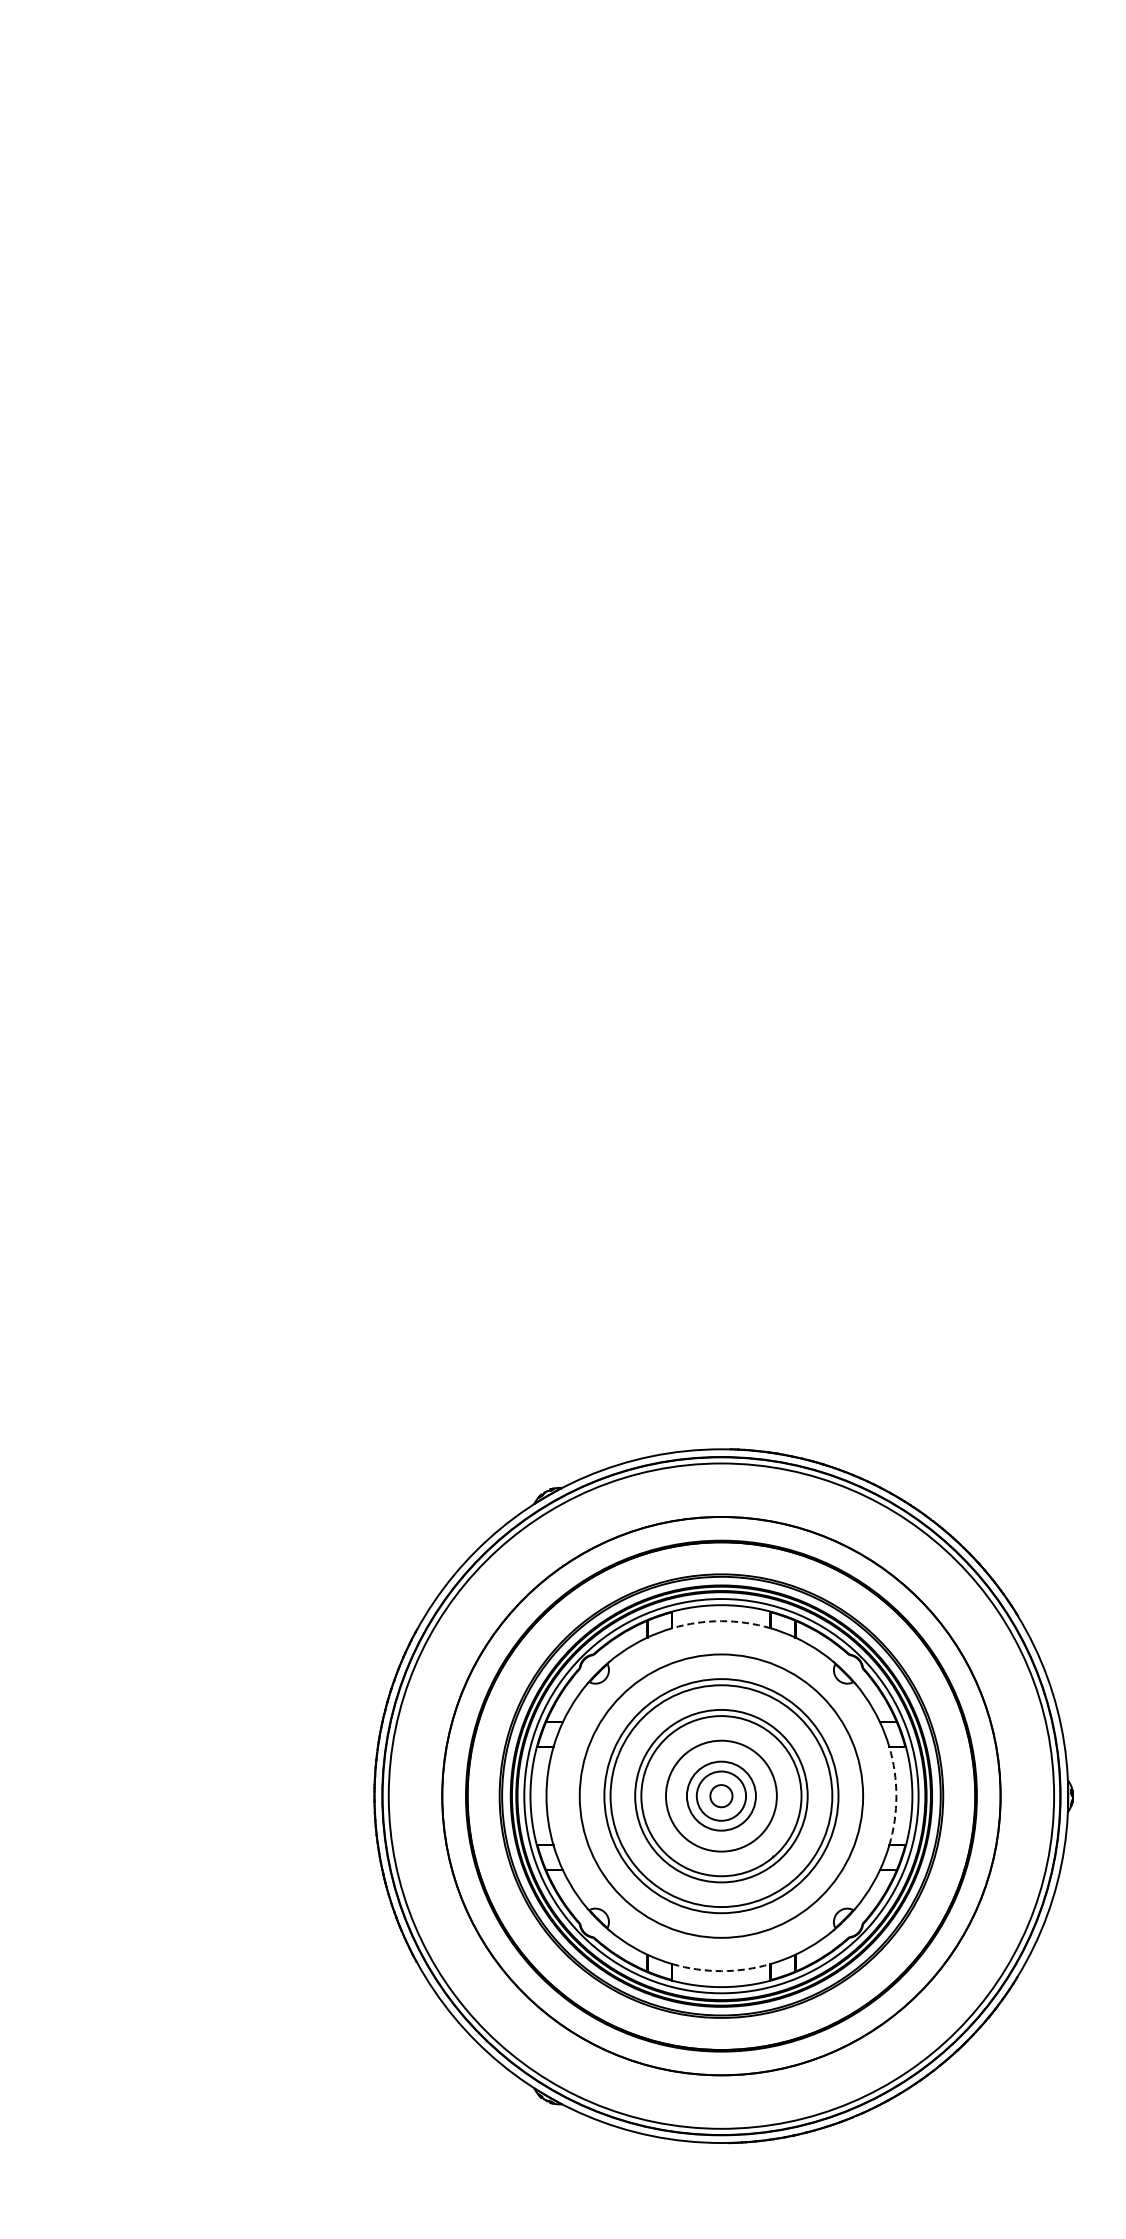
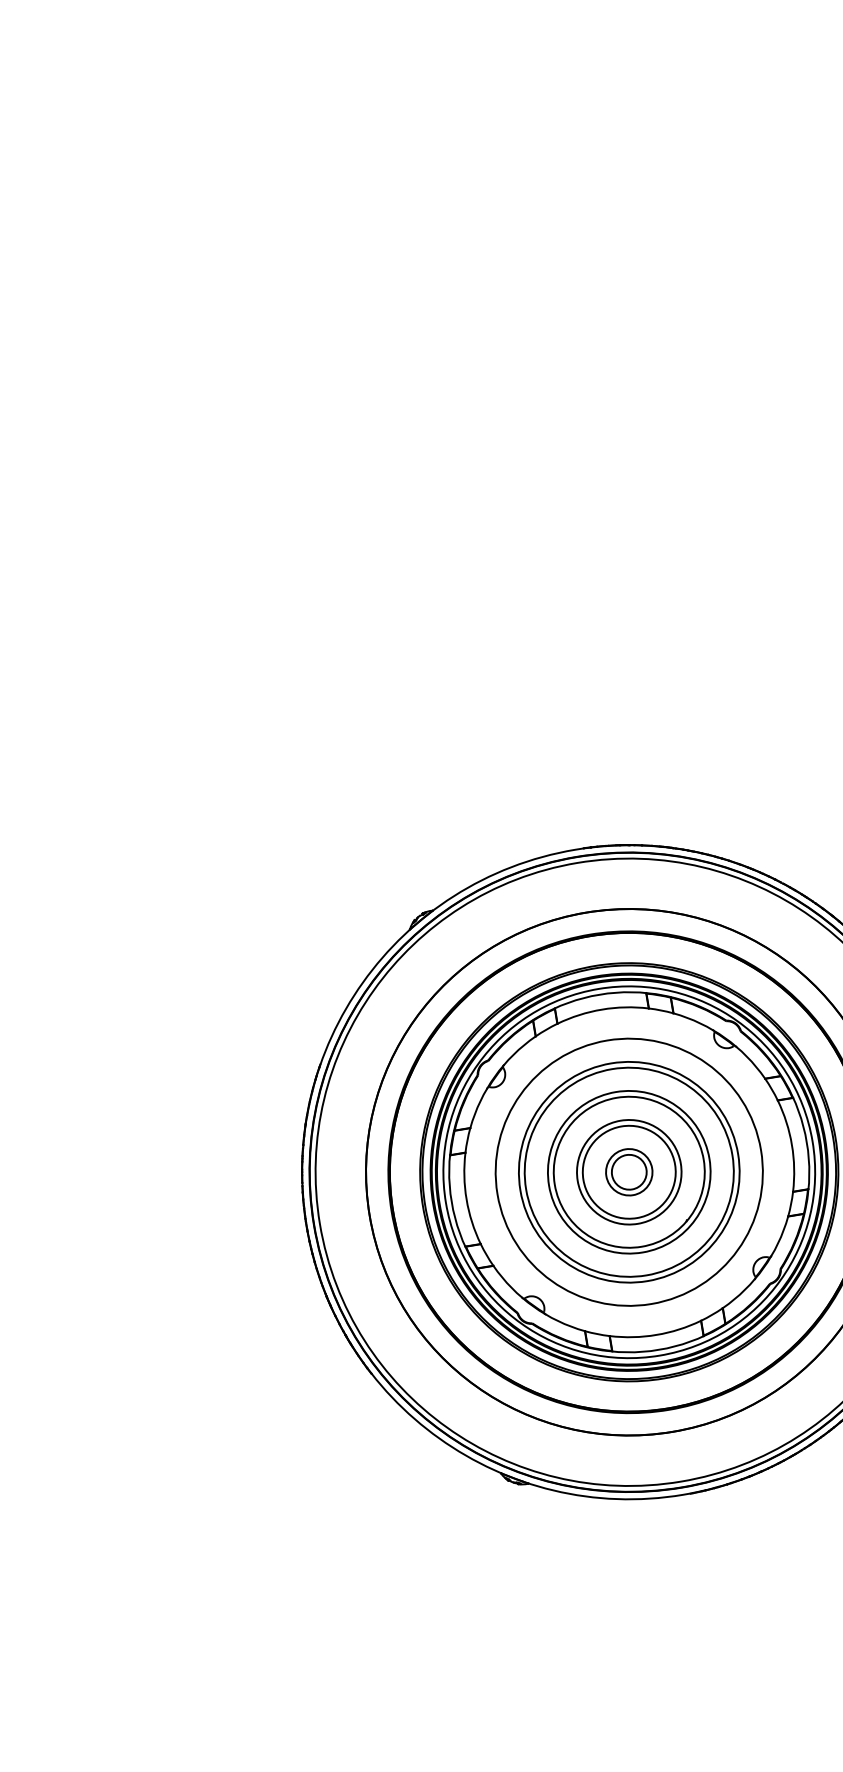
arc: (721, 1621) -> (602, 1009), dashed -> solid
circle: (720, 1795) -> (628, 1171), size x1.67
circle: (721, 1795) -> (629, 1171), size x1.43
arc: (896, 1796) -> (792, 1145), dashed -> solid
arc: (721, 1971) -> (656, 1335), dashed -> solid

